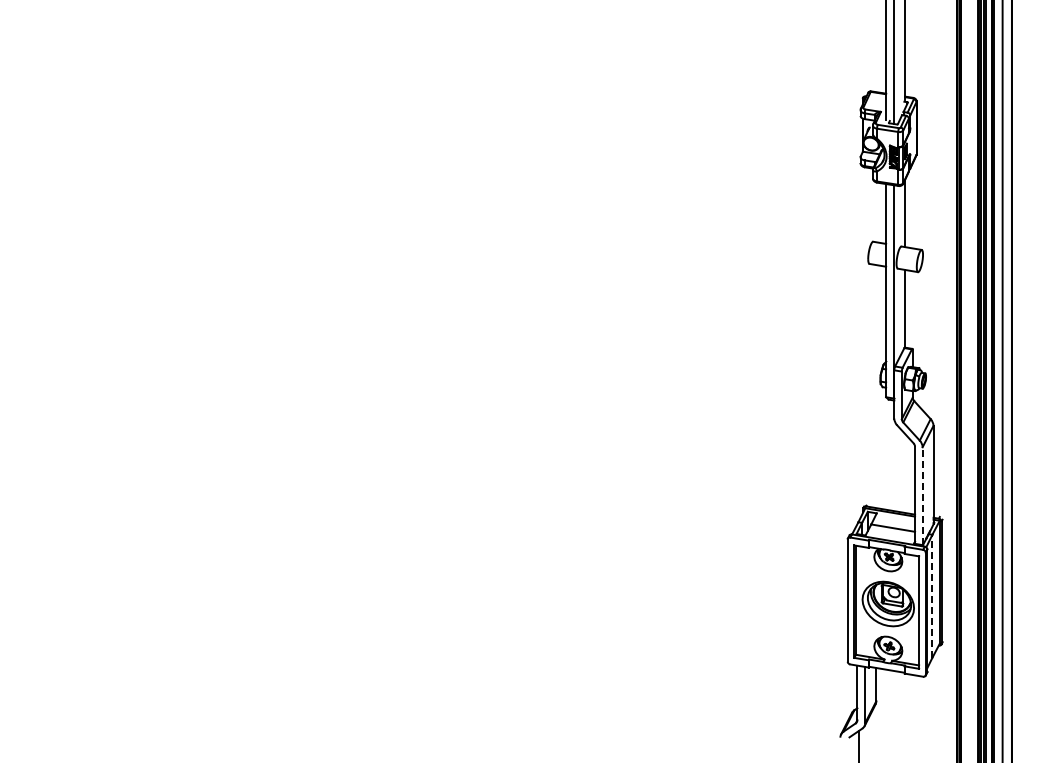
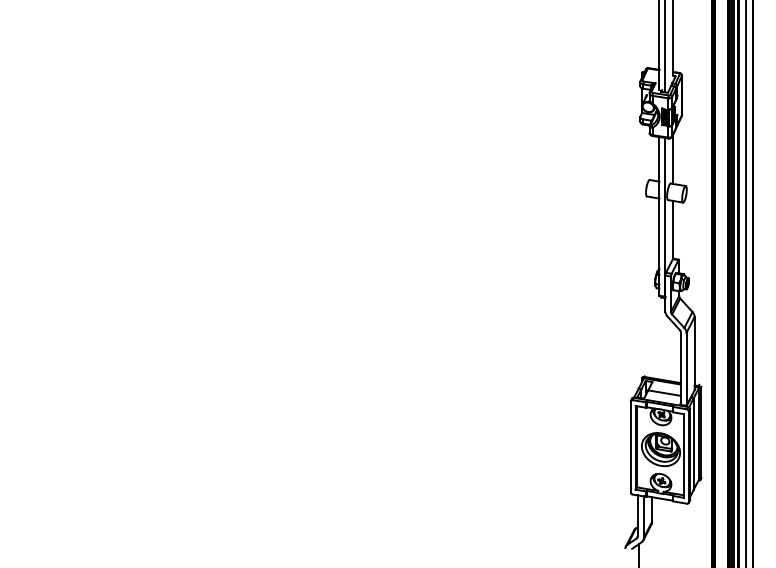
line: (922, 496) -> (686, 369), dashed -> solid
line: (932, 596) -> (693, 444), dashed -> solid

